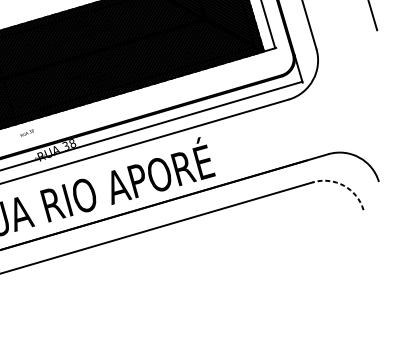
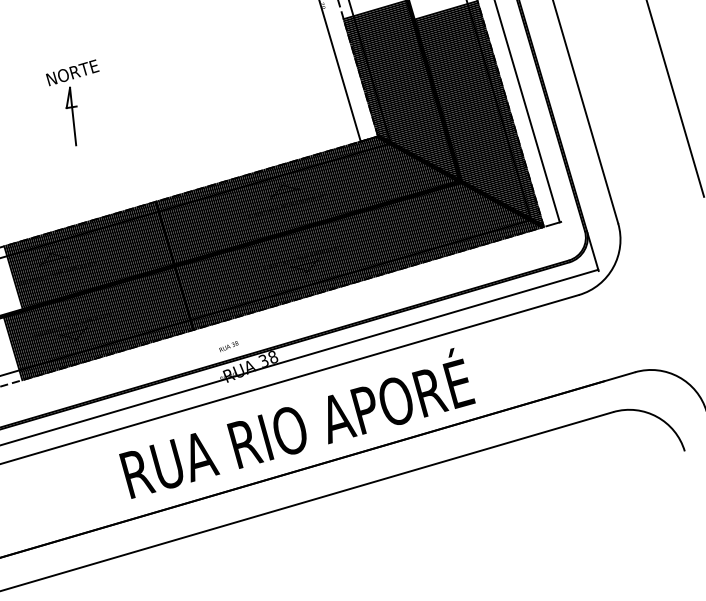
text: (26, 133) -> (228, 346), moved
arc: (344, 185) -> (657, 416), dashed -> solid

